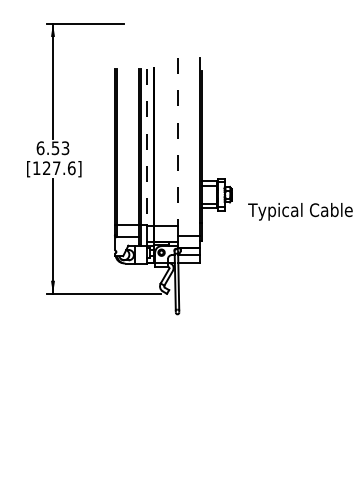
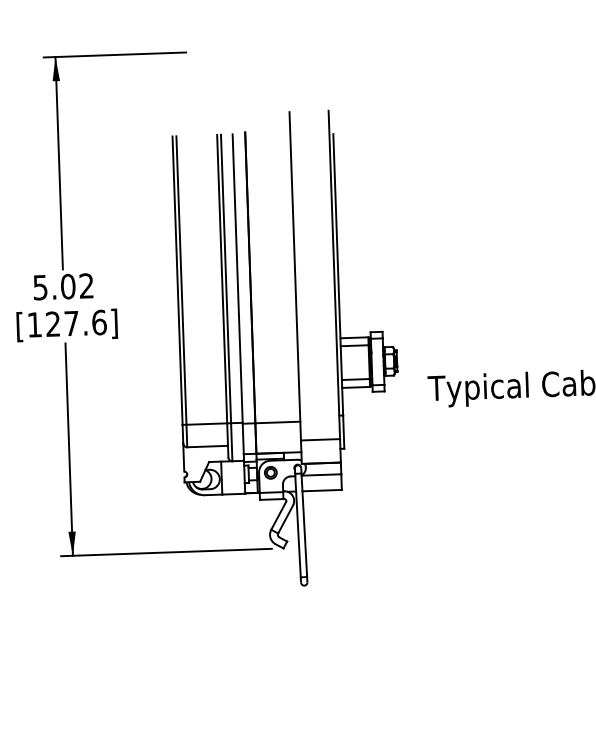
line: (178, 146) -> (295, 275), dashed -> solid
line: (147, 147) -> (238, 279), dashed -> solid
text: (52, 148) -> (62, 287), 6.53 -> 5.02

